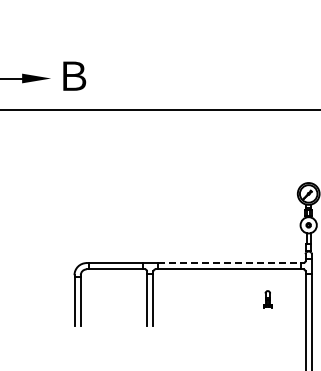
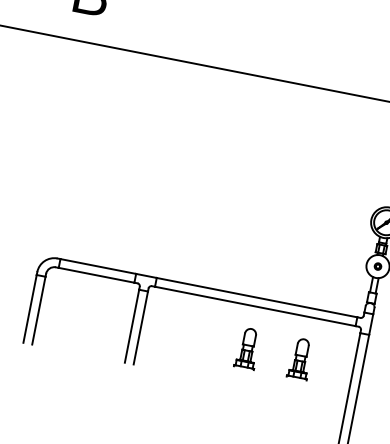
line: (229, 263) -> (256, 298), dashed -> solid
part: (229, 299) -> (247, 348), added
part: (267, 299) -> (300, 358), size x1.67

